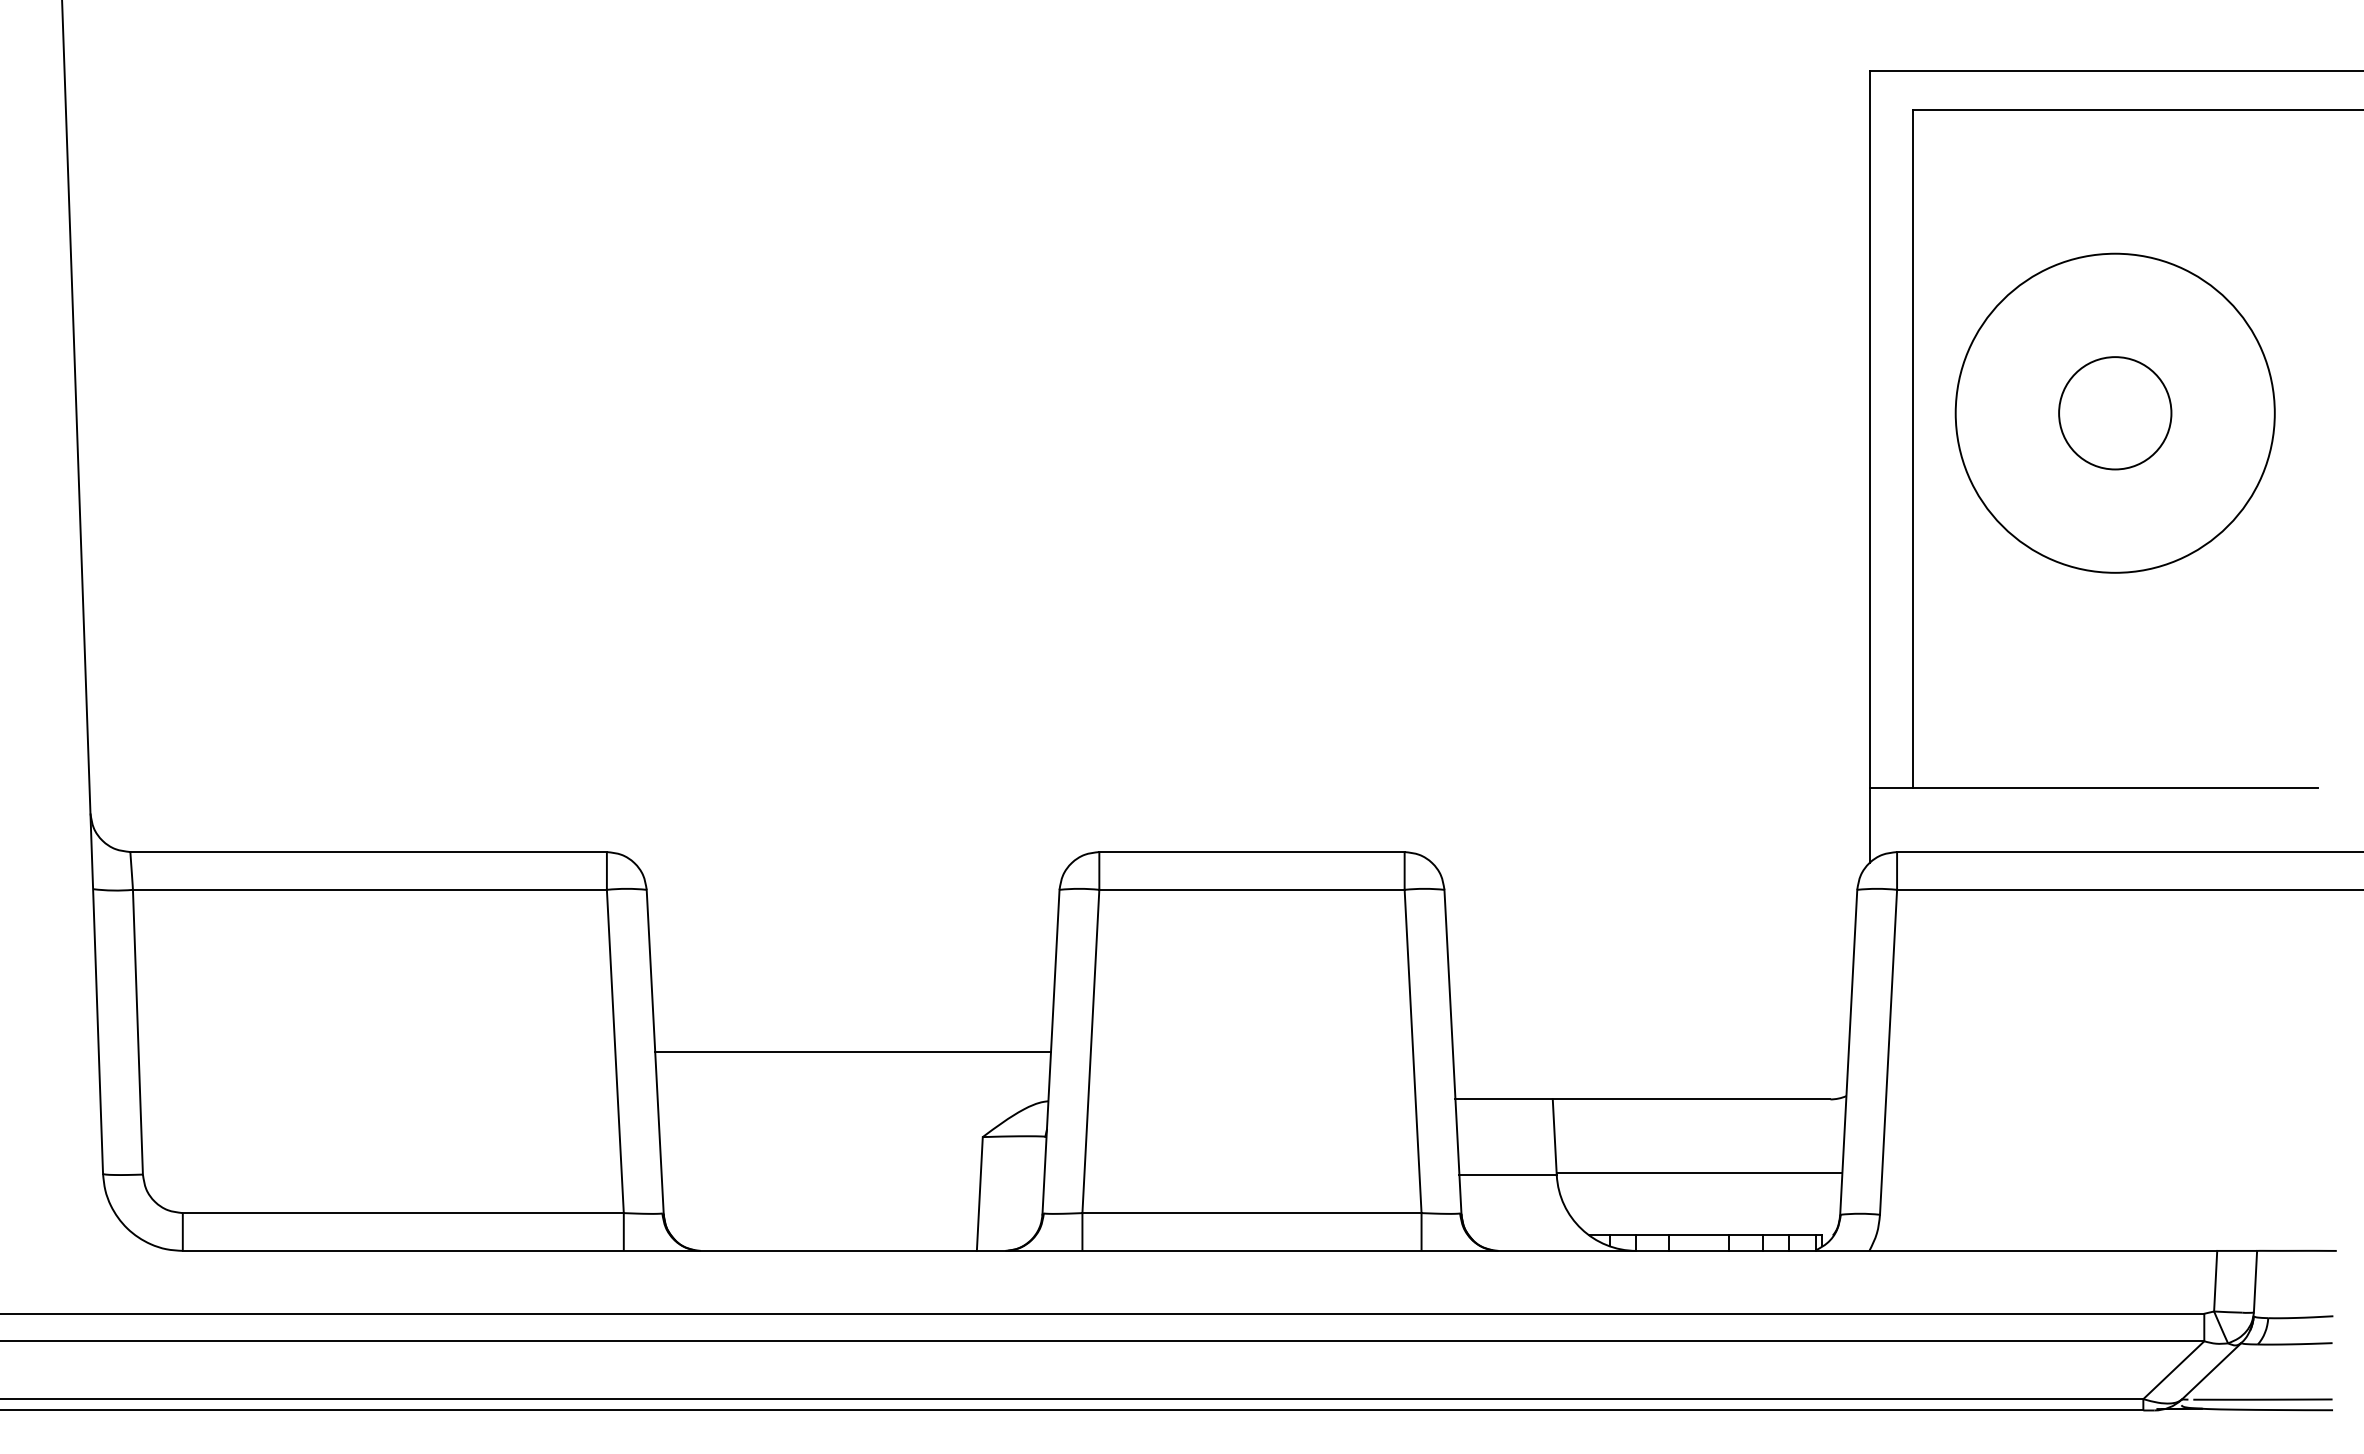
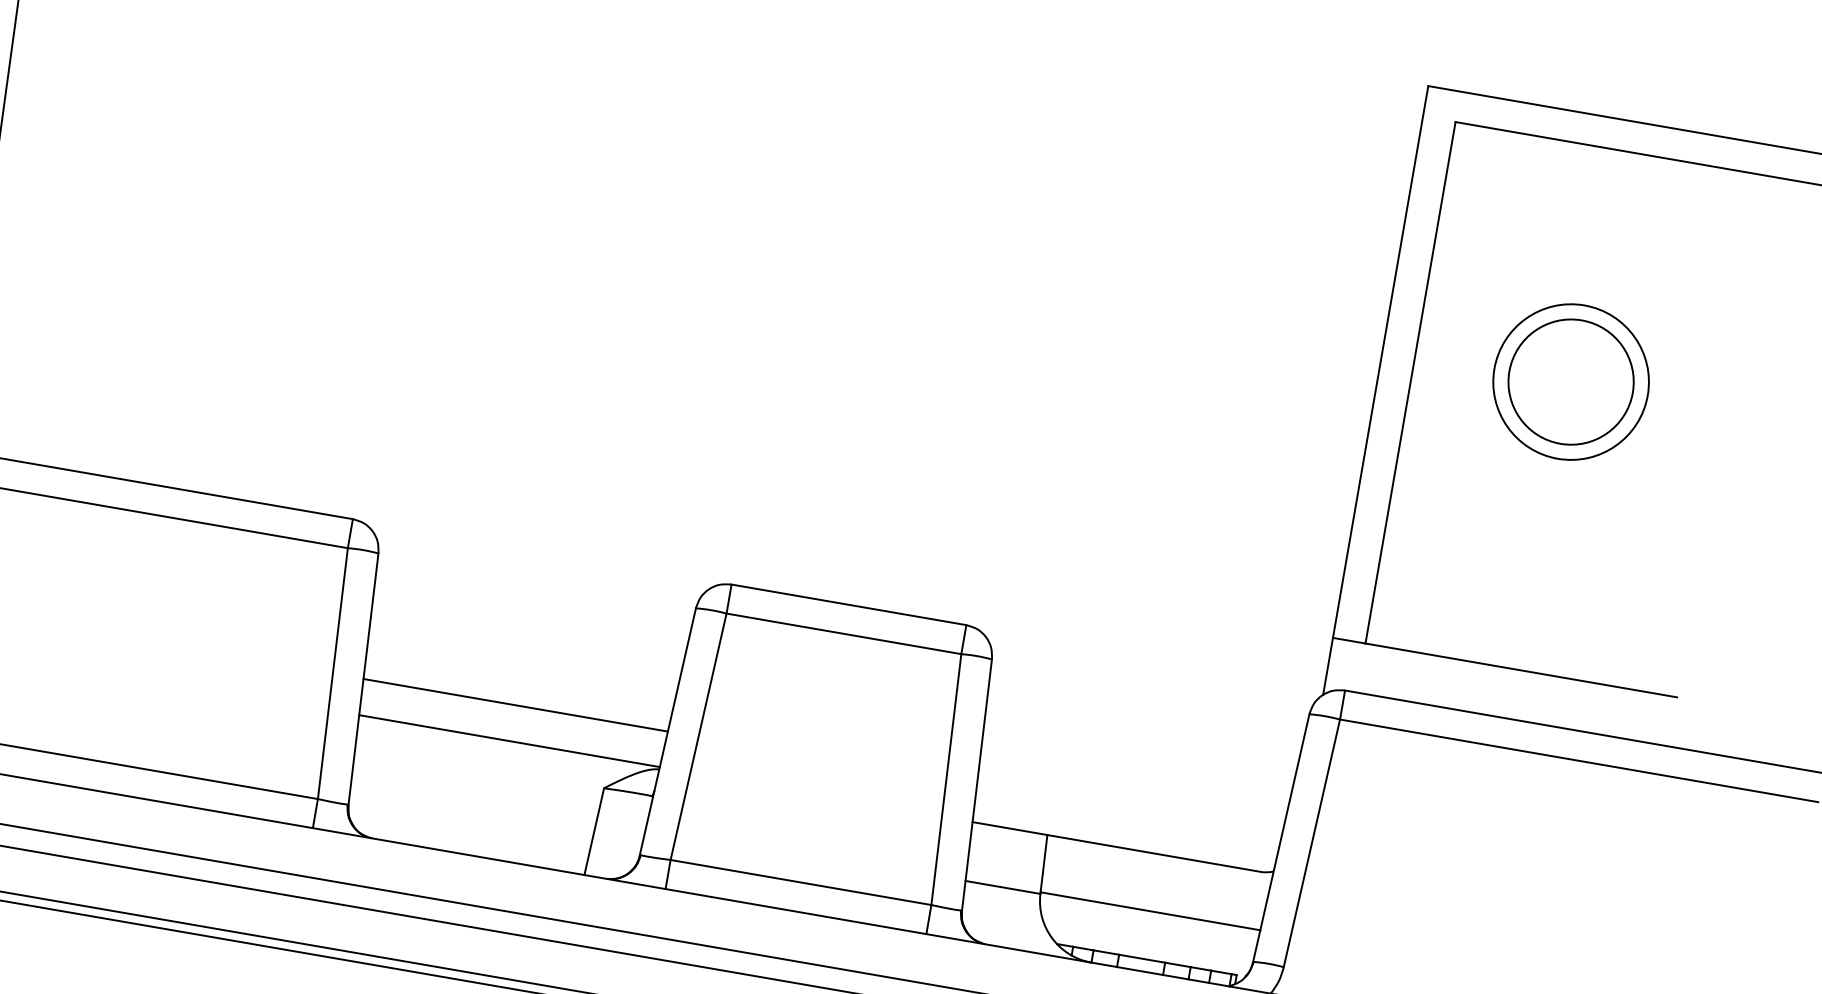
circle: (2114, 413) -> (1570, 382), size x0.62
circle: (2115, 413) -> (1571, 382), size x1.43
line: (852, 1098) -> (509, 741), added

